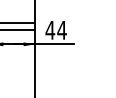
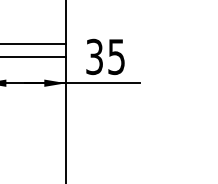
text: (55, 29) -> (104, 55), 44 -> 35

